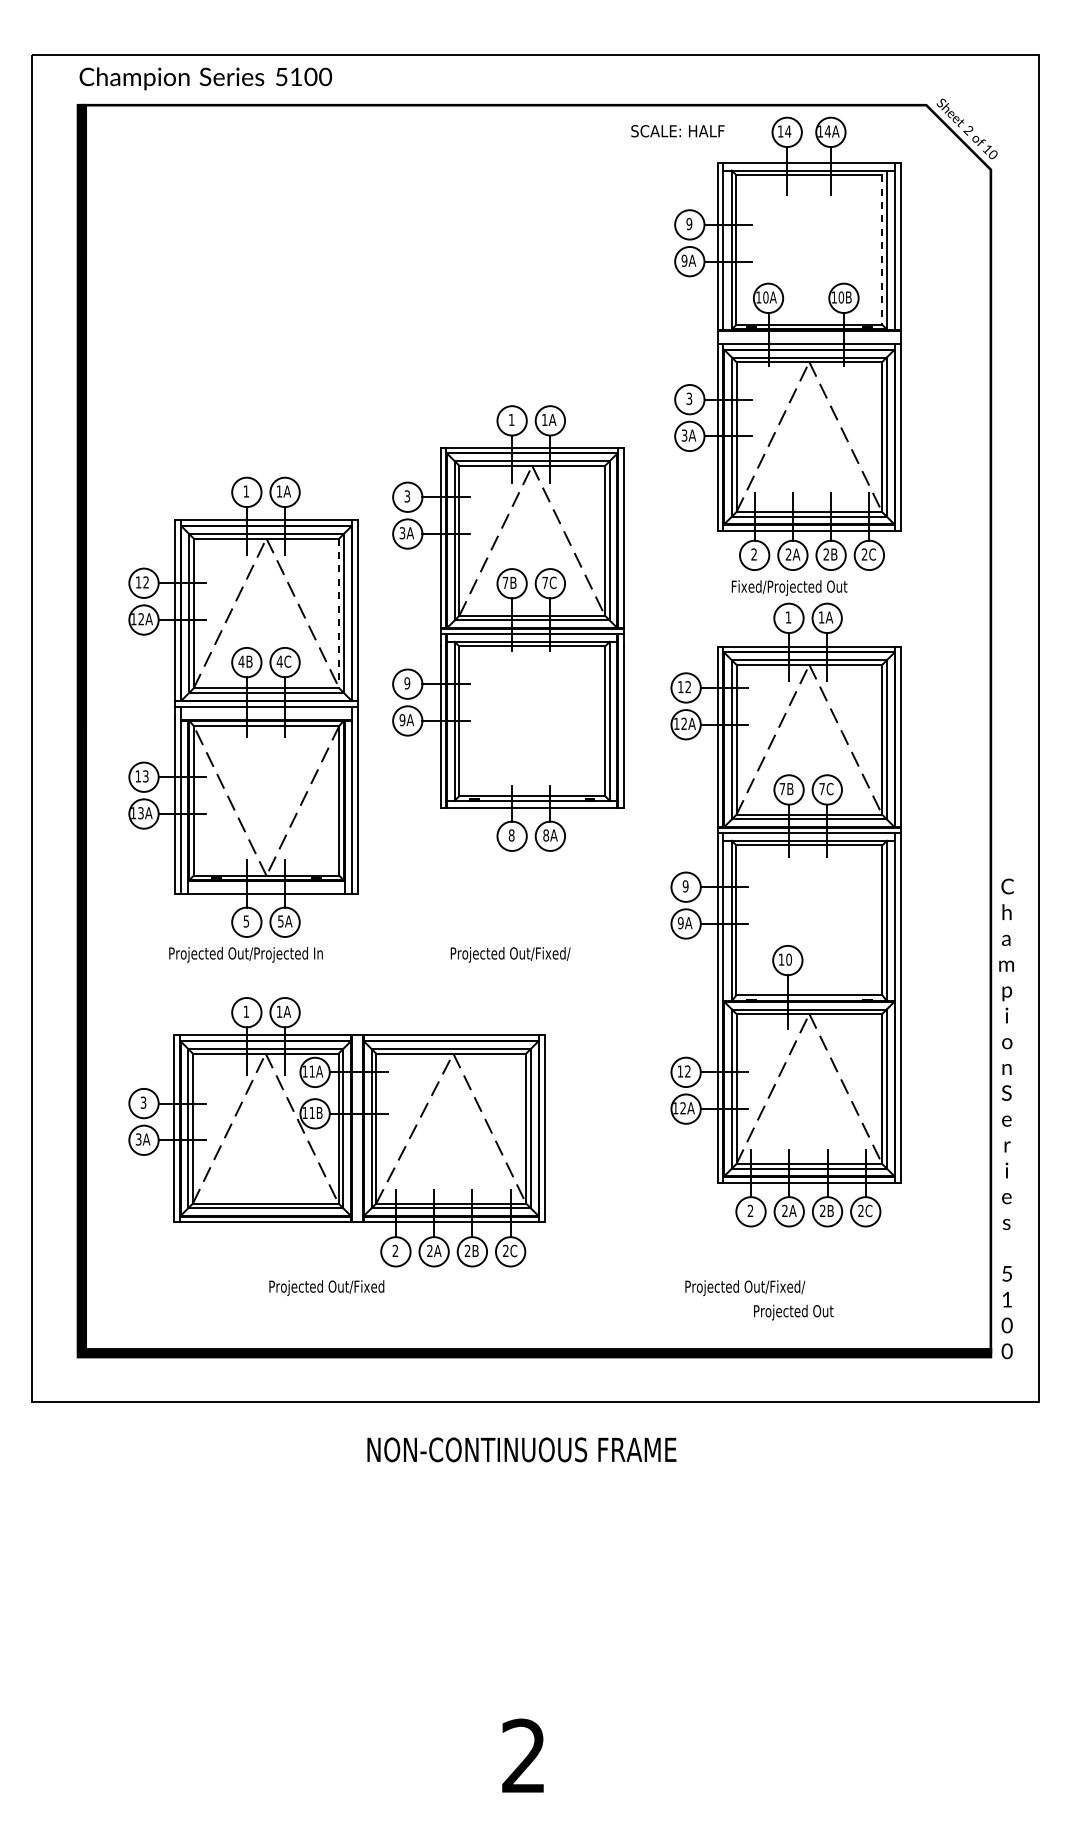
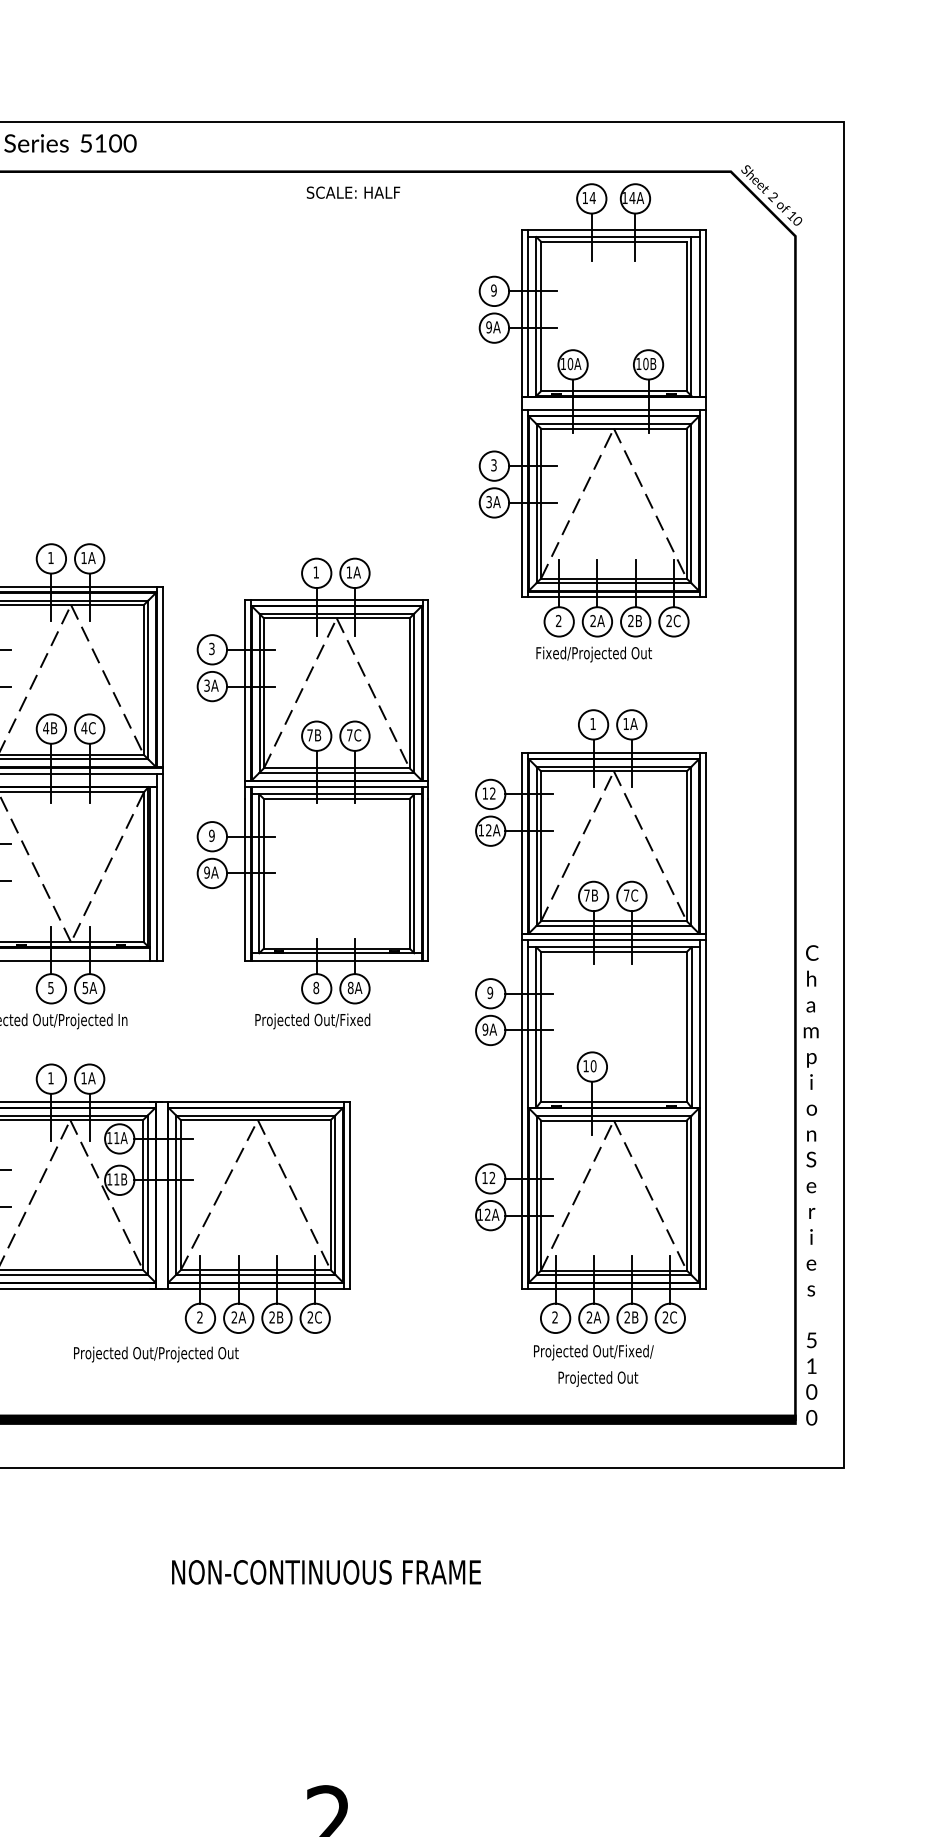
text: (677, 131) -> (353, 193), moved
line: (882, 250) -> (687, 317), dashed -> solid
line: (339, 613) -> (144, 680), dashed -> solid
part: (508, 628) -> (313, 781), moved
part: (785, 914) -> (590, 1021), moved
text: (568, 953) -> (373, 1020), Projected Out/Fixed/ -> Projected Out/Fixed
text: (394, 1287) -> (199, 1354), Projected Out/Fixed -> Projected Out/Projected Out
text: (745, 1287) -> (594, 1352), moved
text: (521, 1449) -> (326, 1572), moved

